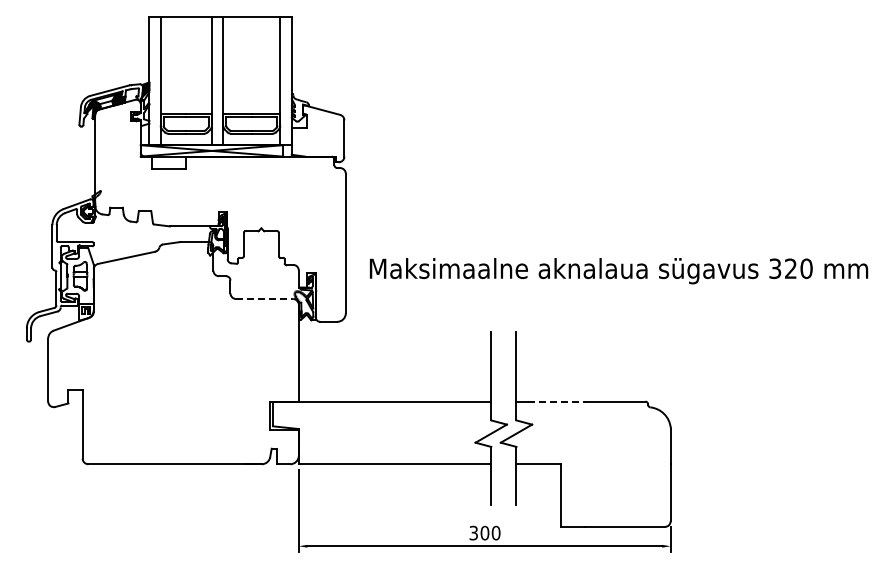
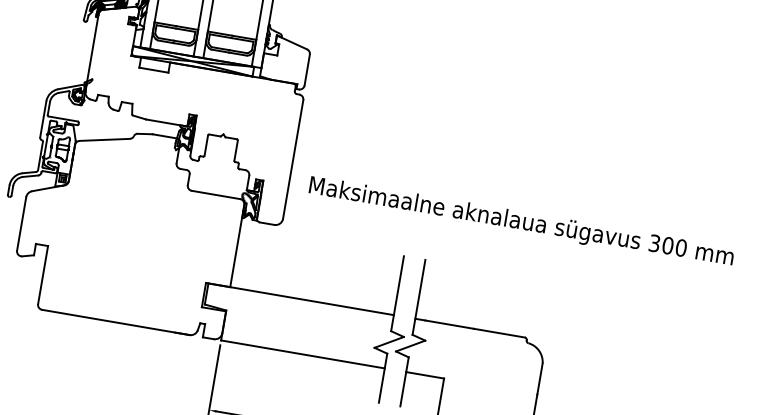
text: (790, 268) -> (667, 245), 320 -> 300
line: (265, 299) -> (216, 195), dashed -> solid
line: (557, 401) -> (450, 324), dashed -> solid

